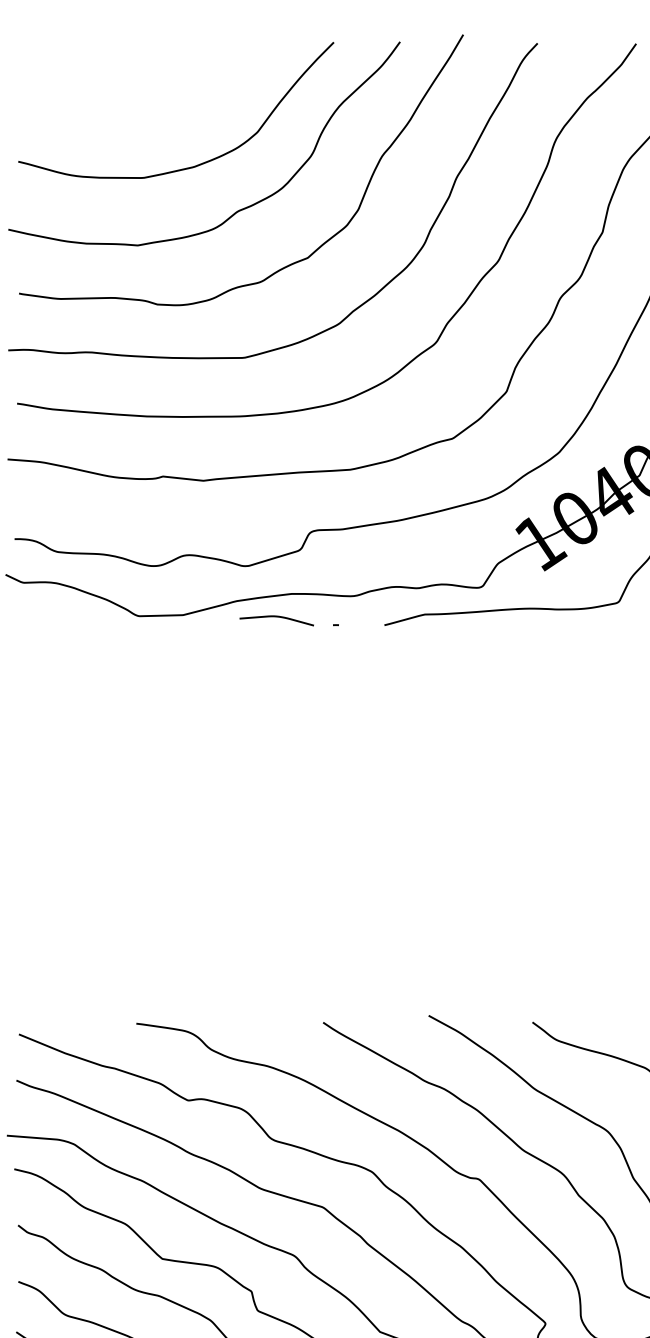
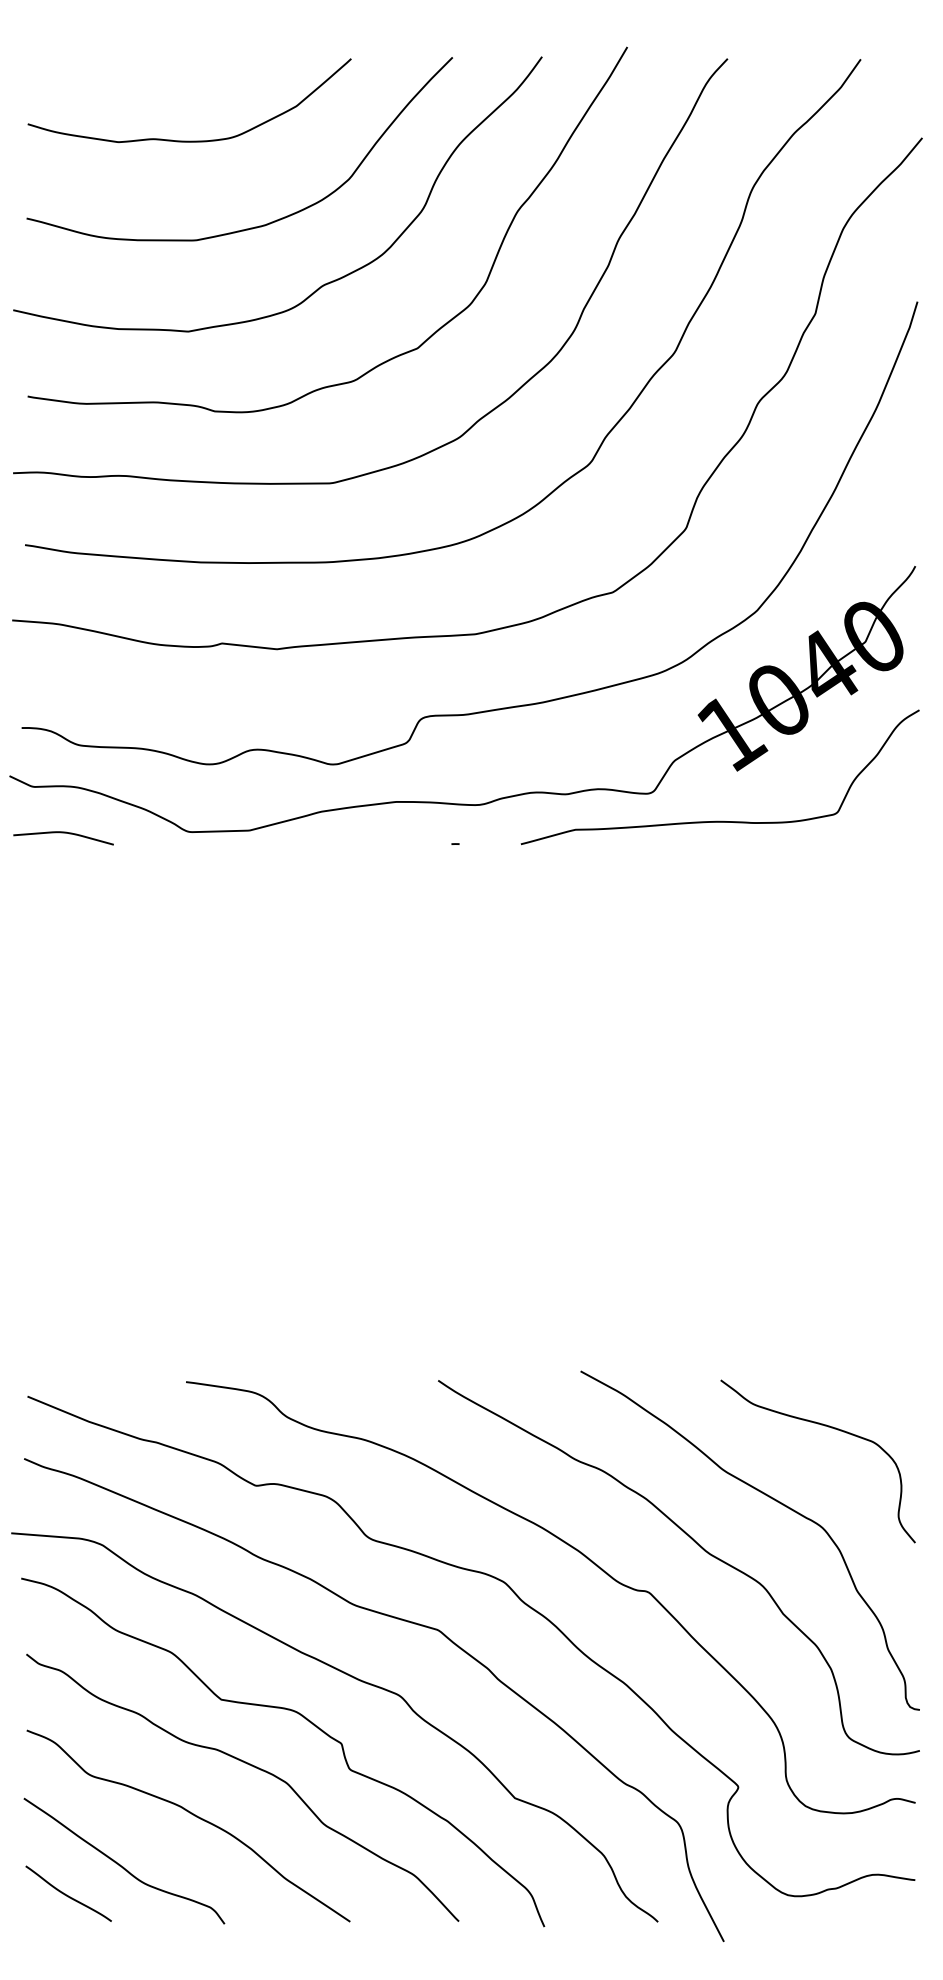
curve: (138, 103) -> (189, 140), added
curve: (276, 617) -> (63, 833), moved

